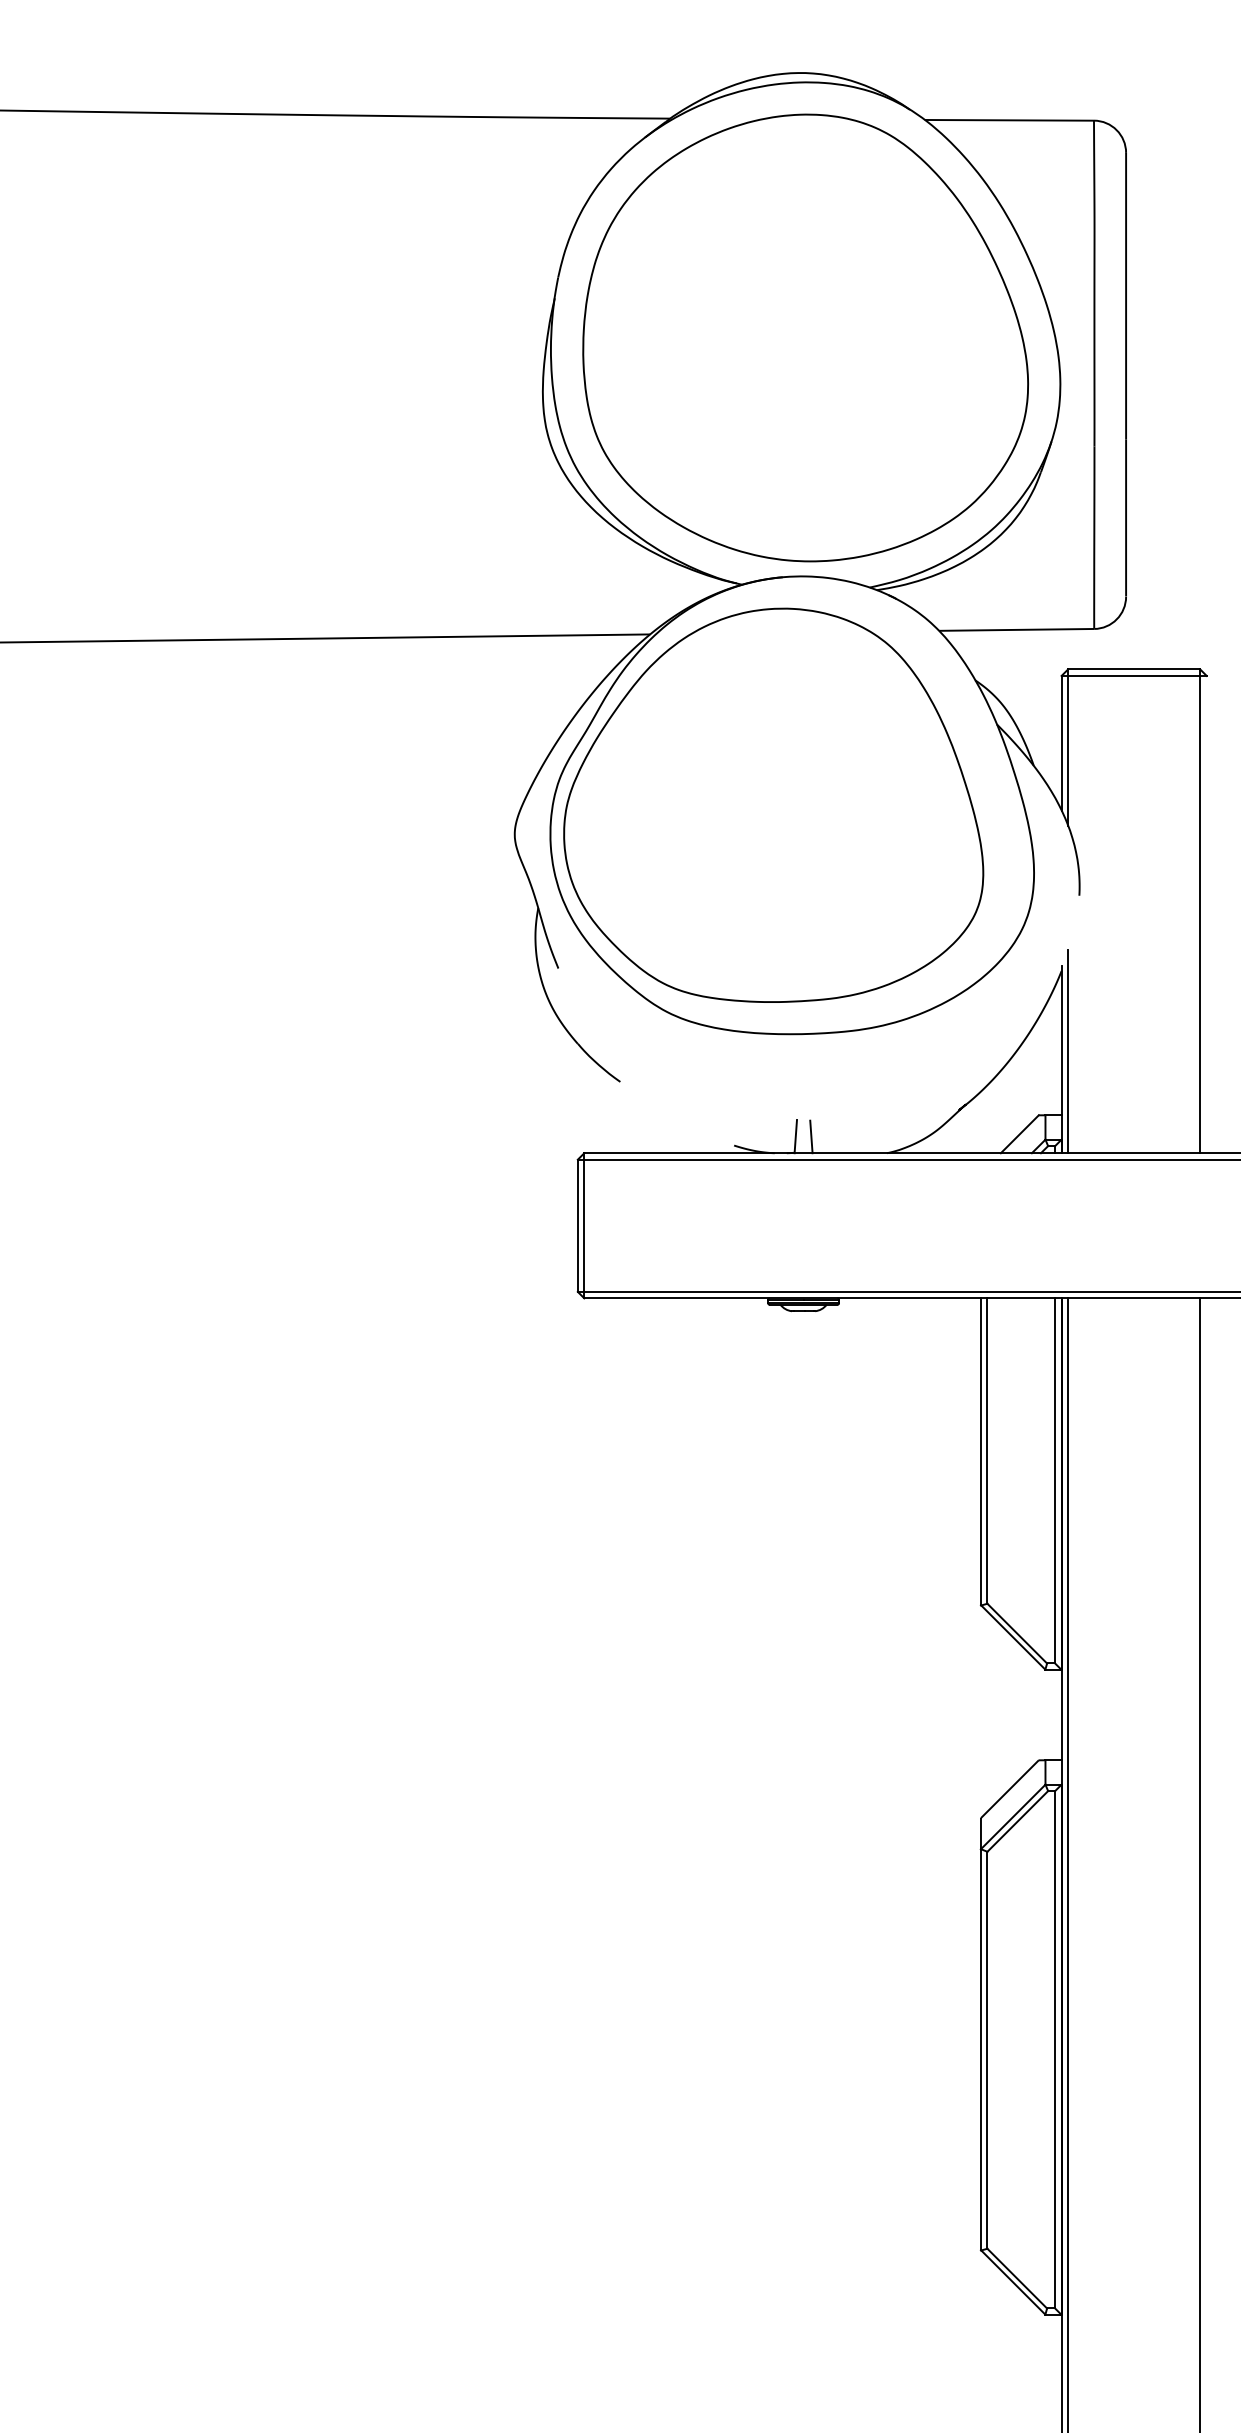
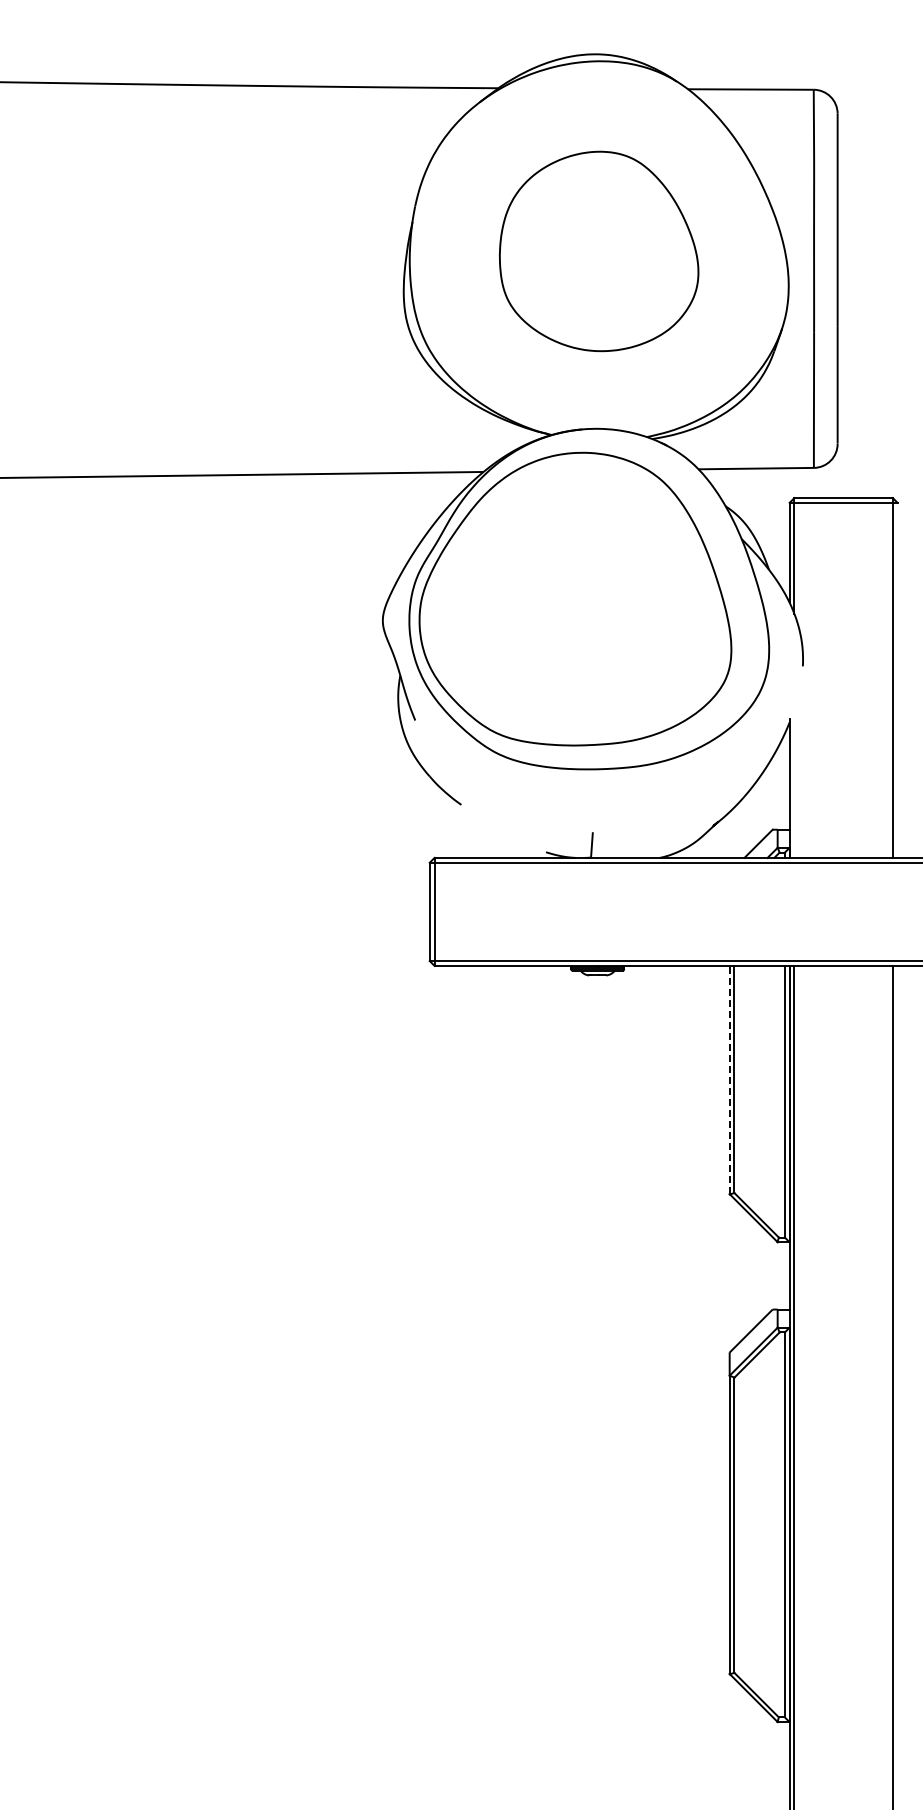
part: (804, 338) -> (598, 251), size x0.6
line: (1068, 1050) -> (794, 781), removed
line: (811, 1136) -> (603, 845), removed
line: (980, 1451) -> (729, 1079), solid -> dashed

